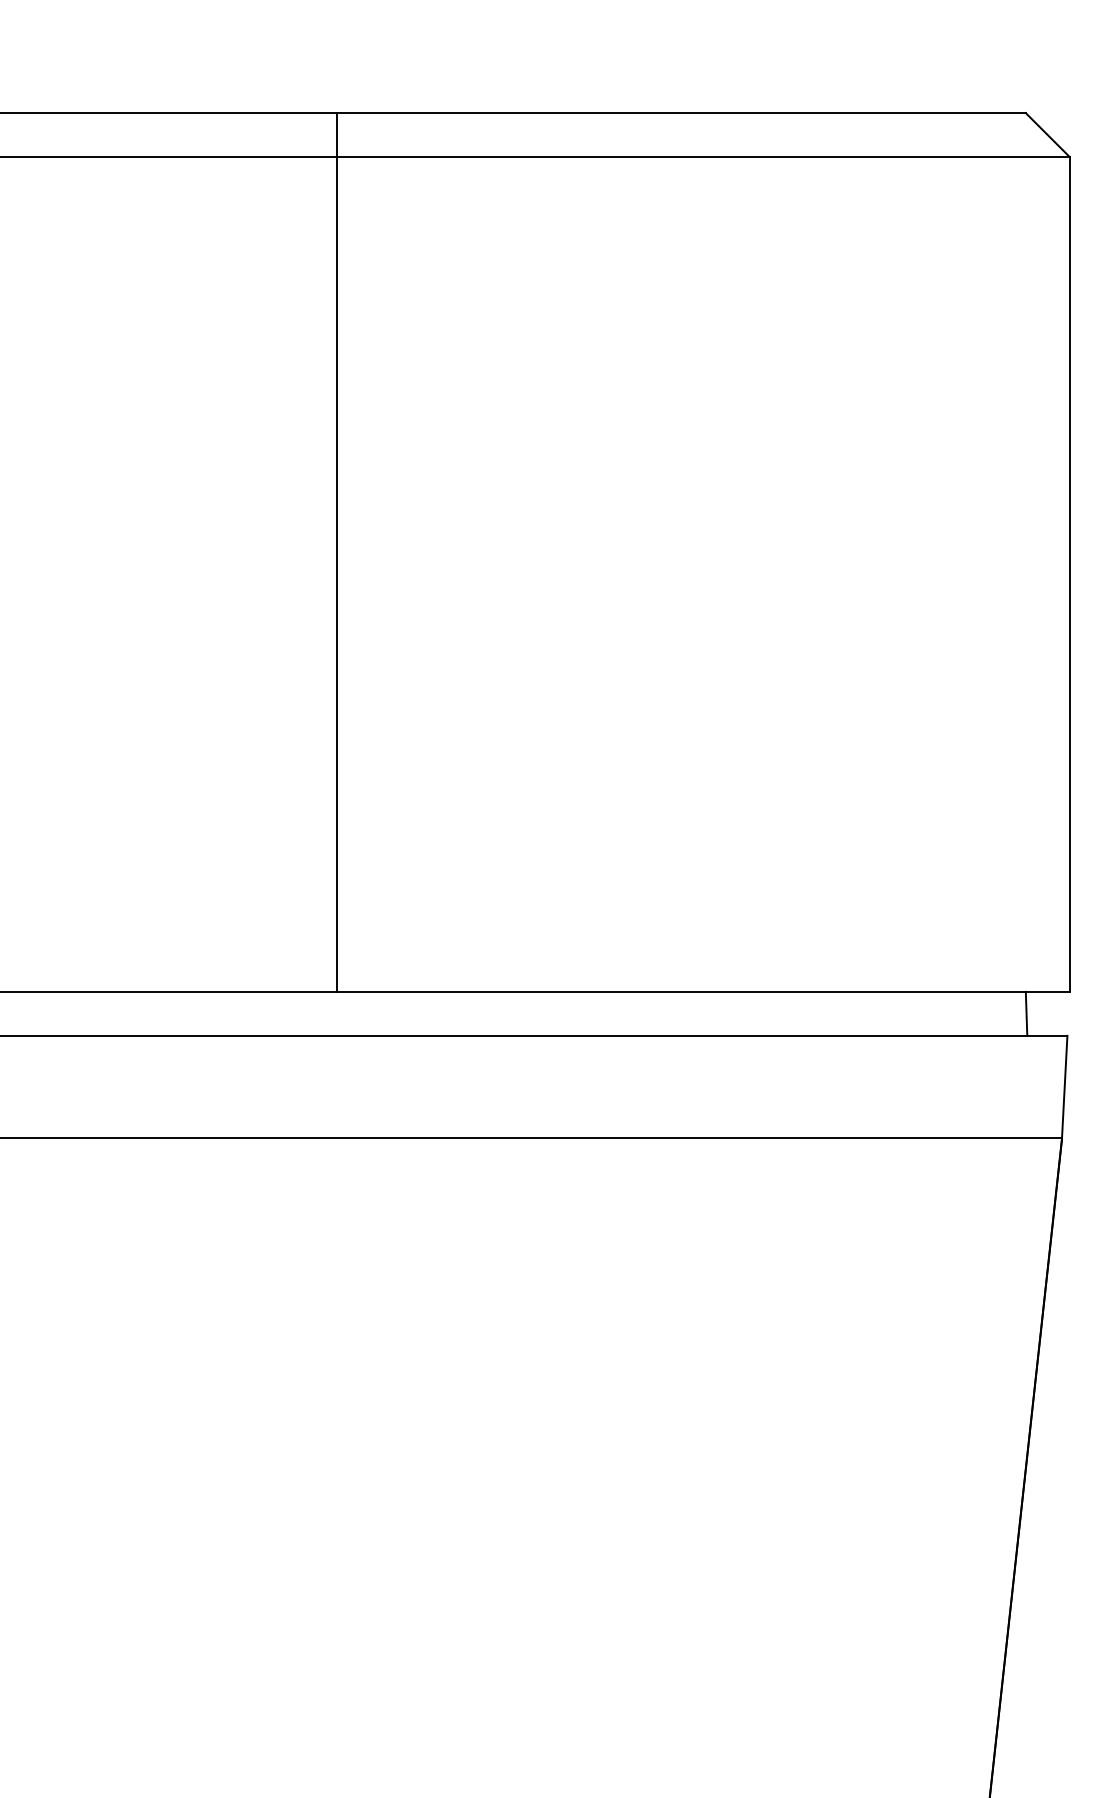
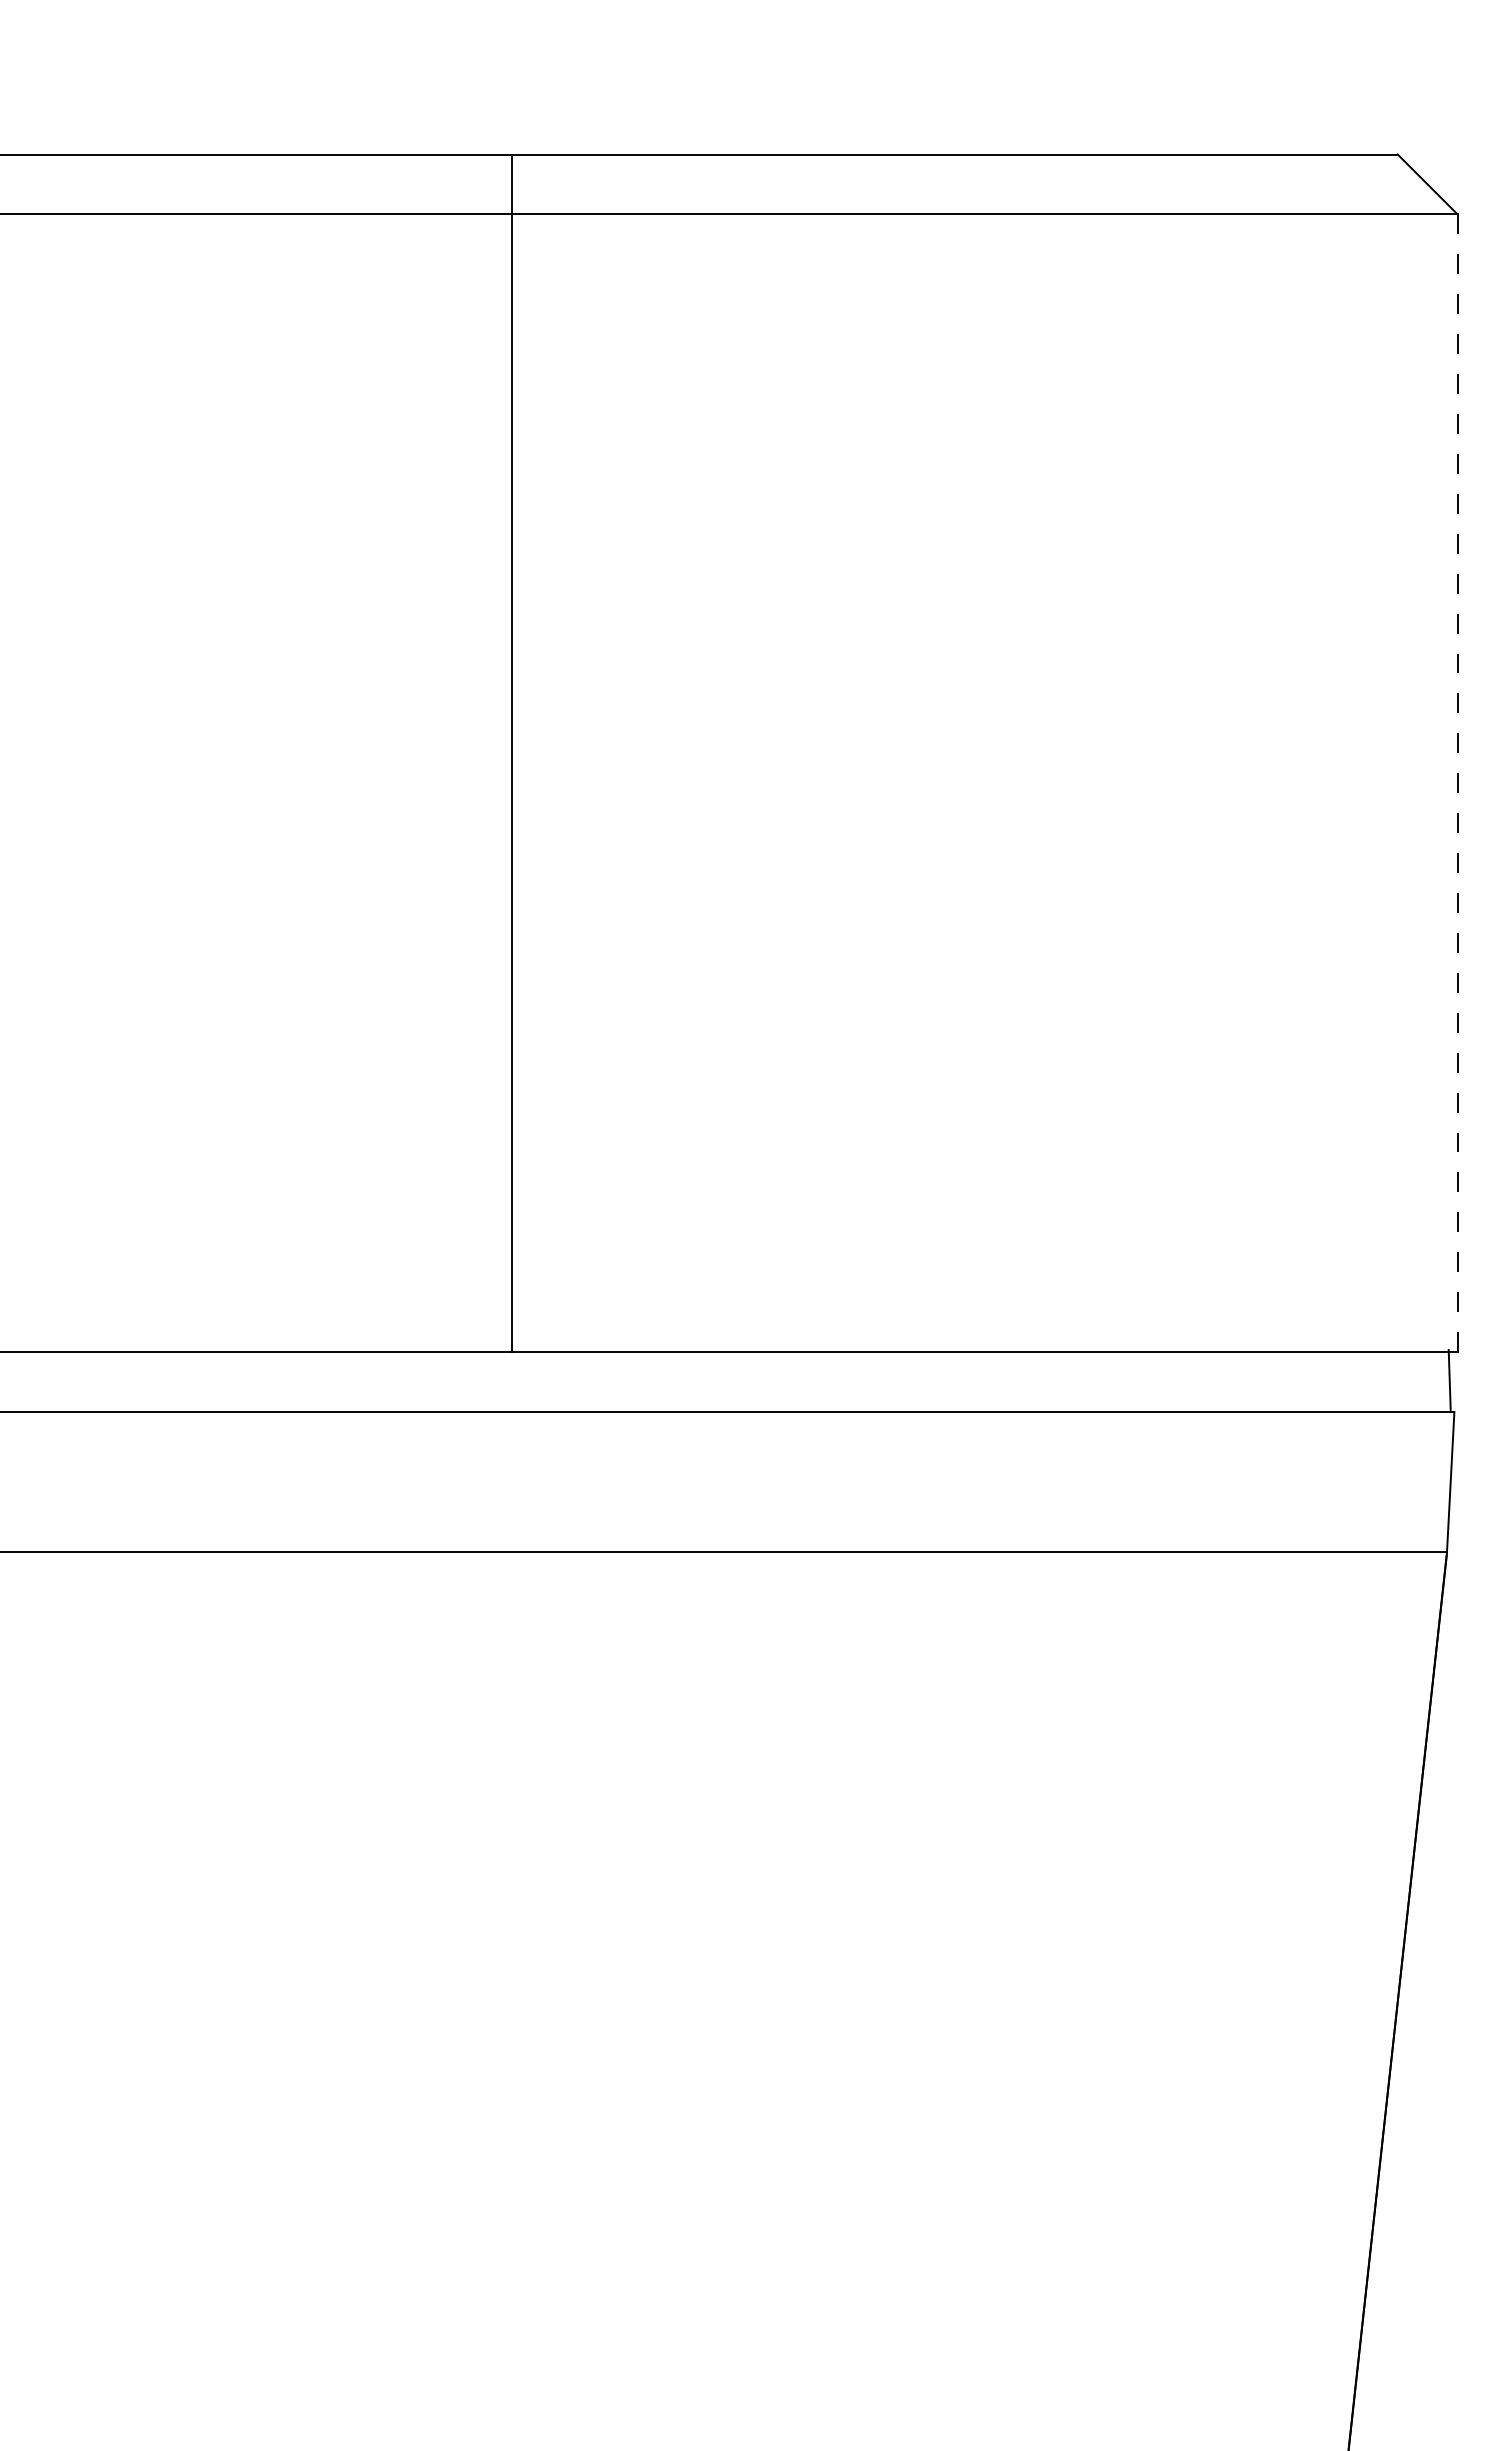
line: (337, 552) -> (511, 753), moved
line: (1069, 574) -> (1457, 783), solid -> dashed
line: (1026, 1013) -> (1449, 1379), moved

